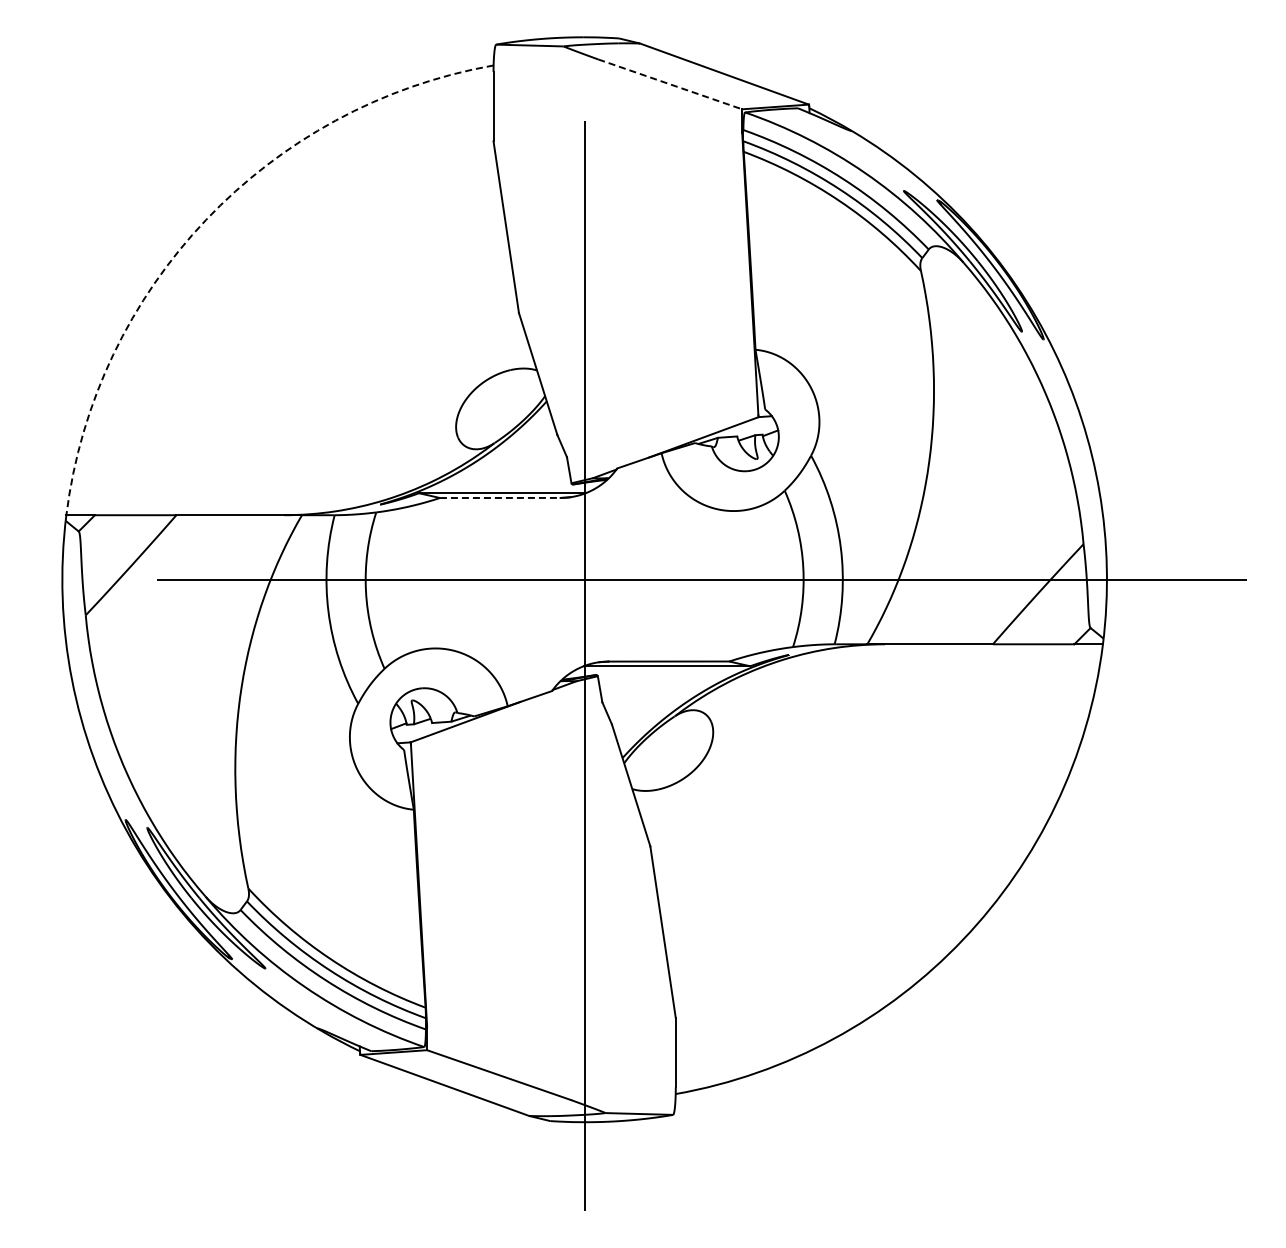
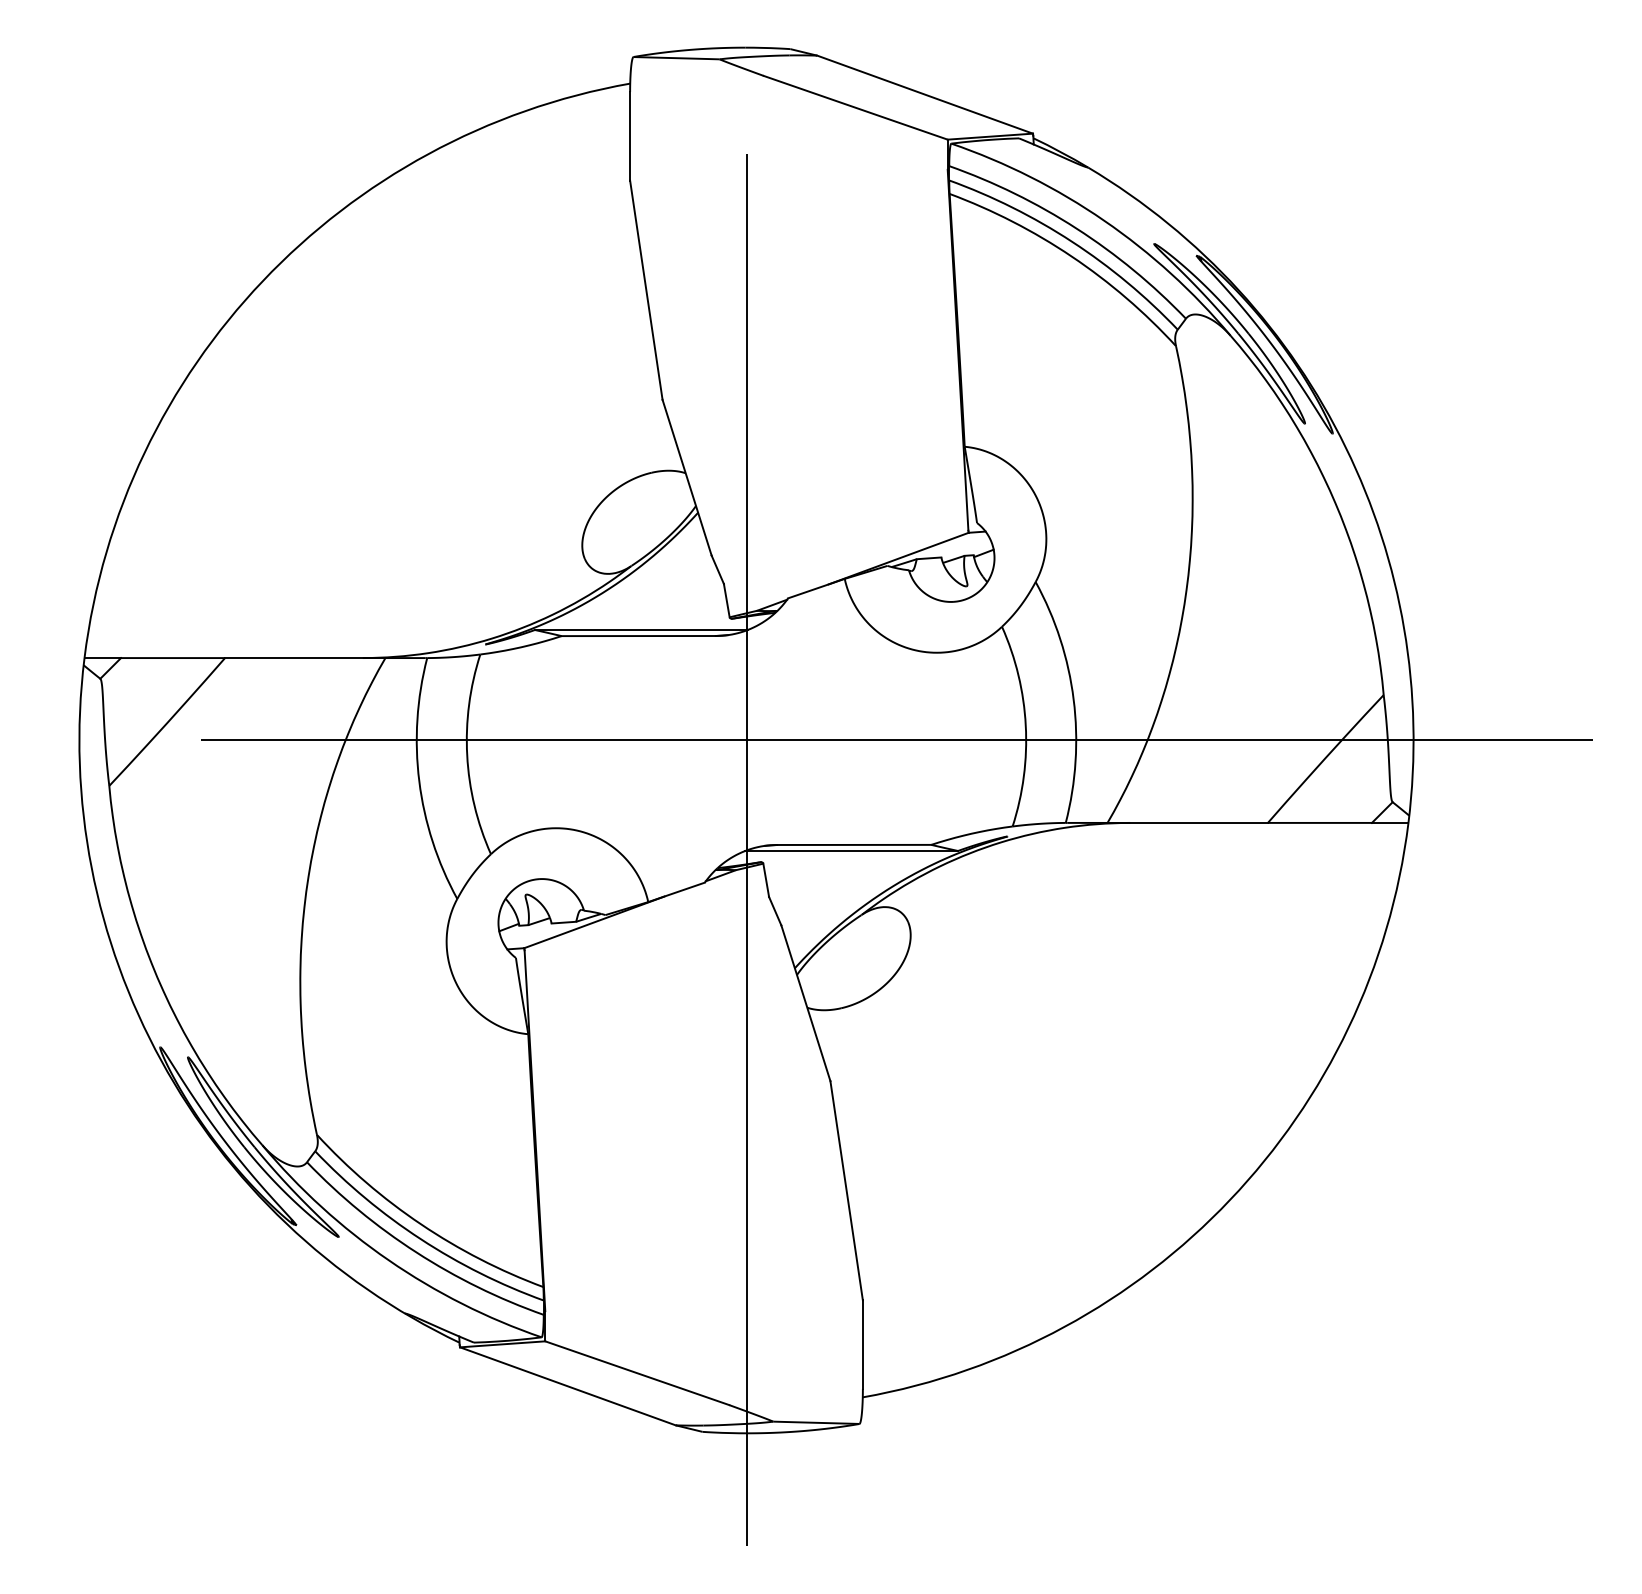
line: (670, 84) -> (856, 107), dashed -> solid
arc: (206, 220) -> (263, 281), dashed -> solid
line: (500, 497) -> (638, 635), dashed -> solid

